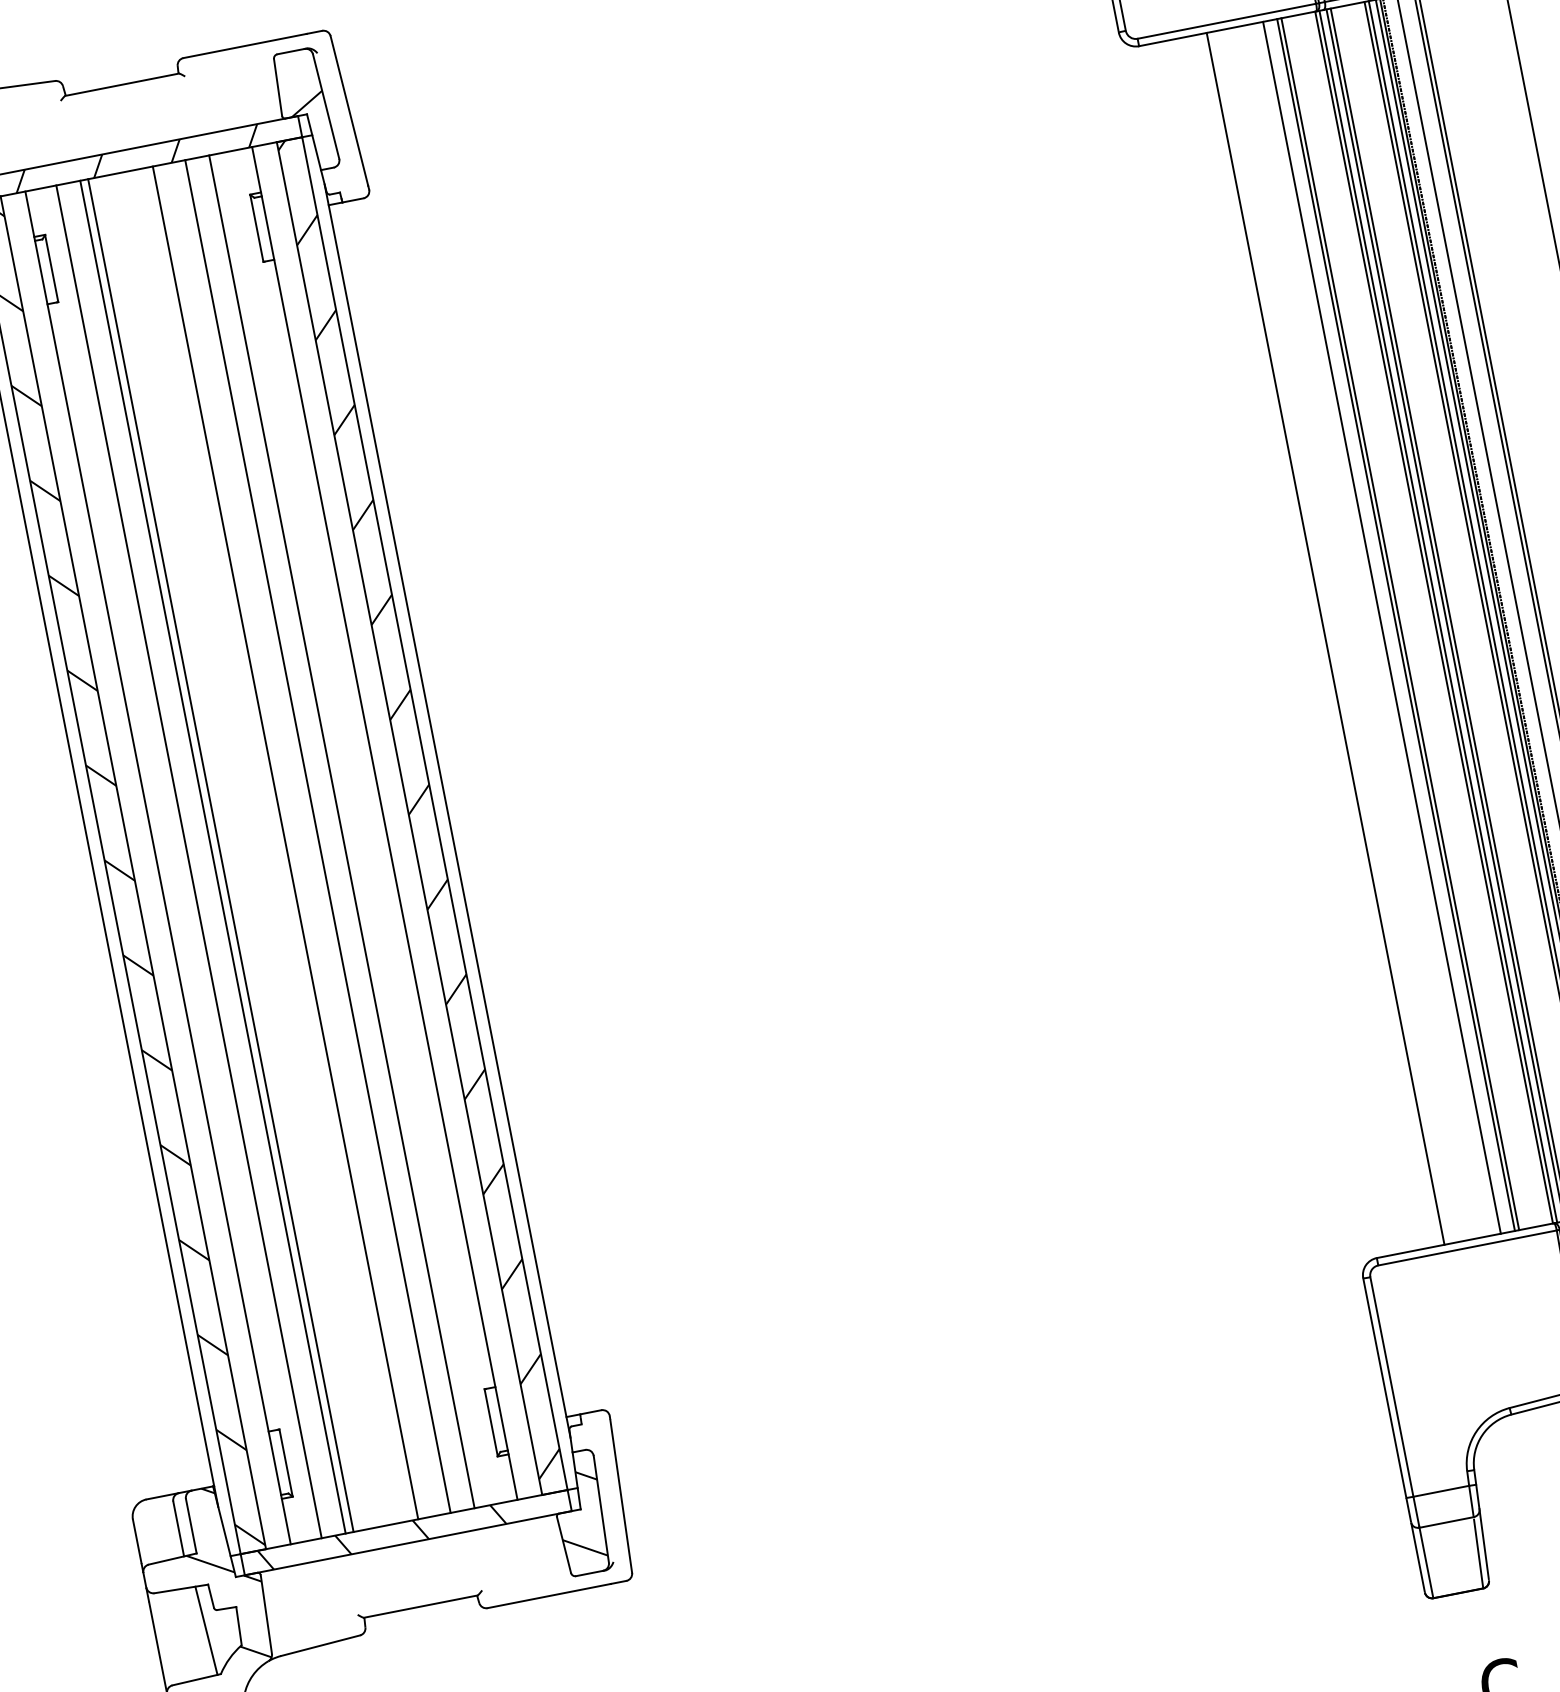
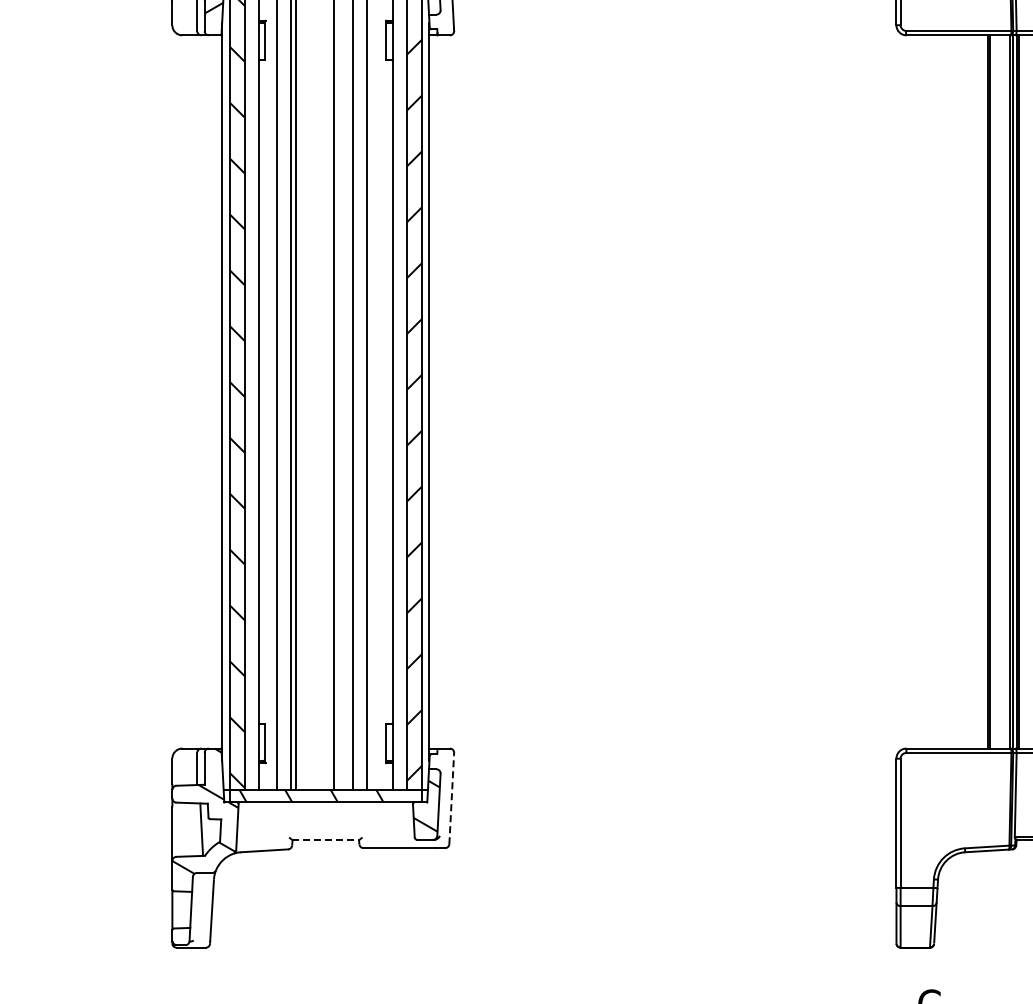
line: (1381, 626) -> (979, 391), removed
line: (1325, 637) -> (946, 391), removed
line: (620, 1496) -> (451, 799), solid -> dashed
line: (421, 1605) -> (326, 839), solid -> dashed

